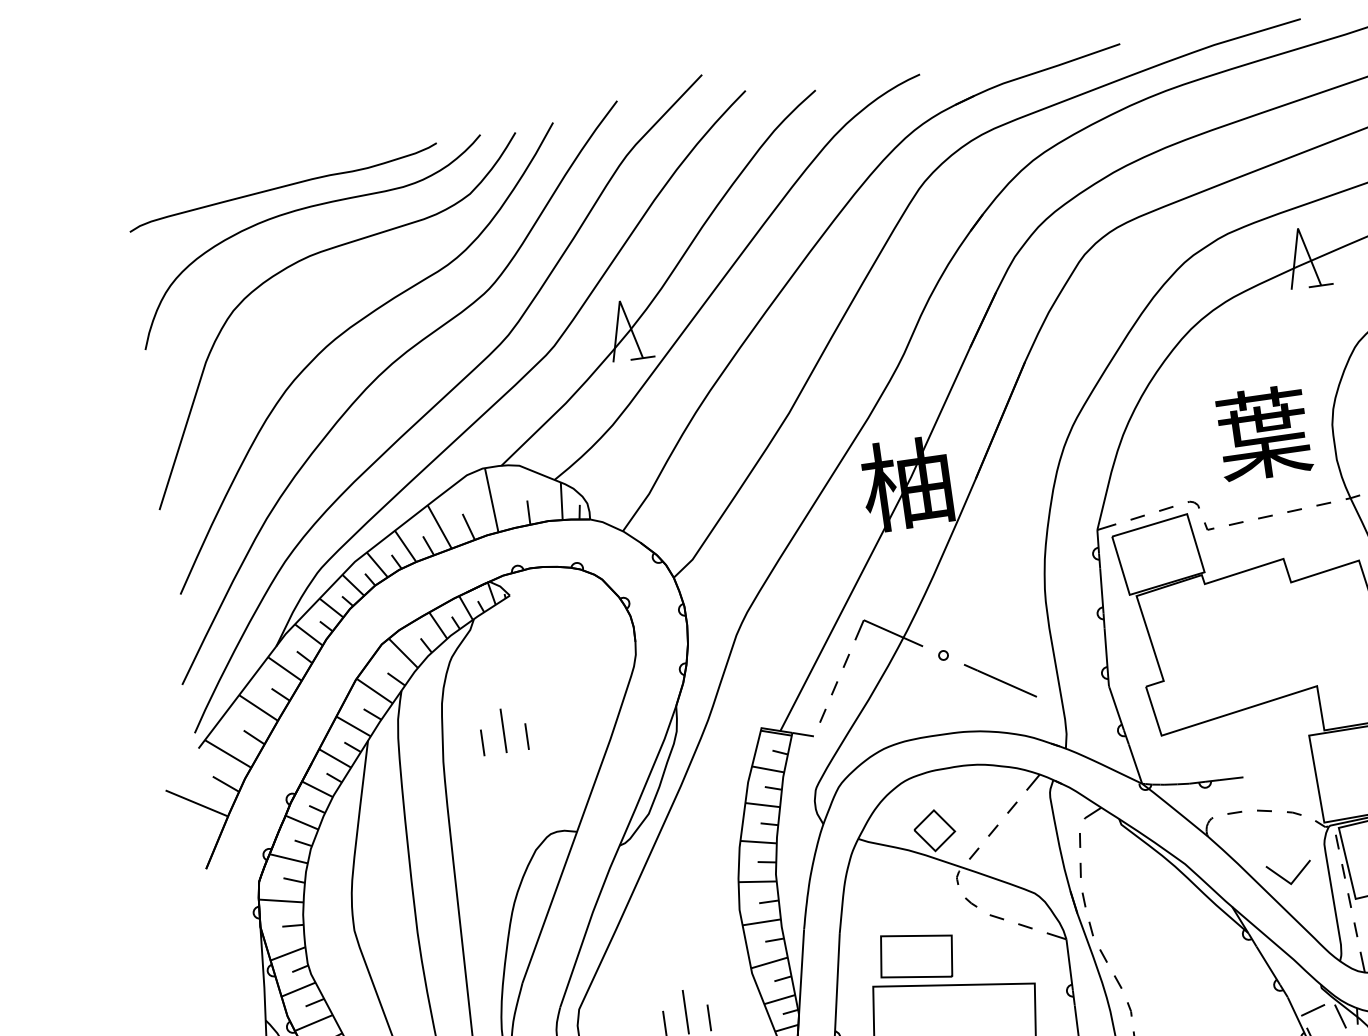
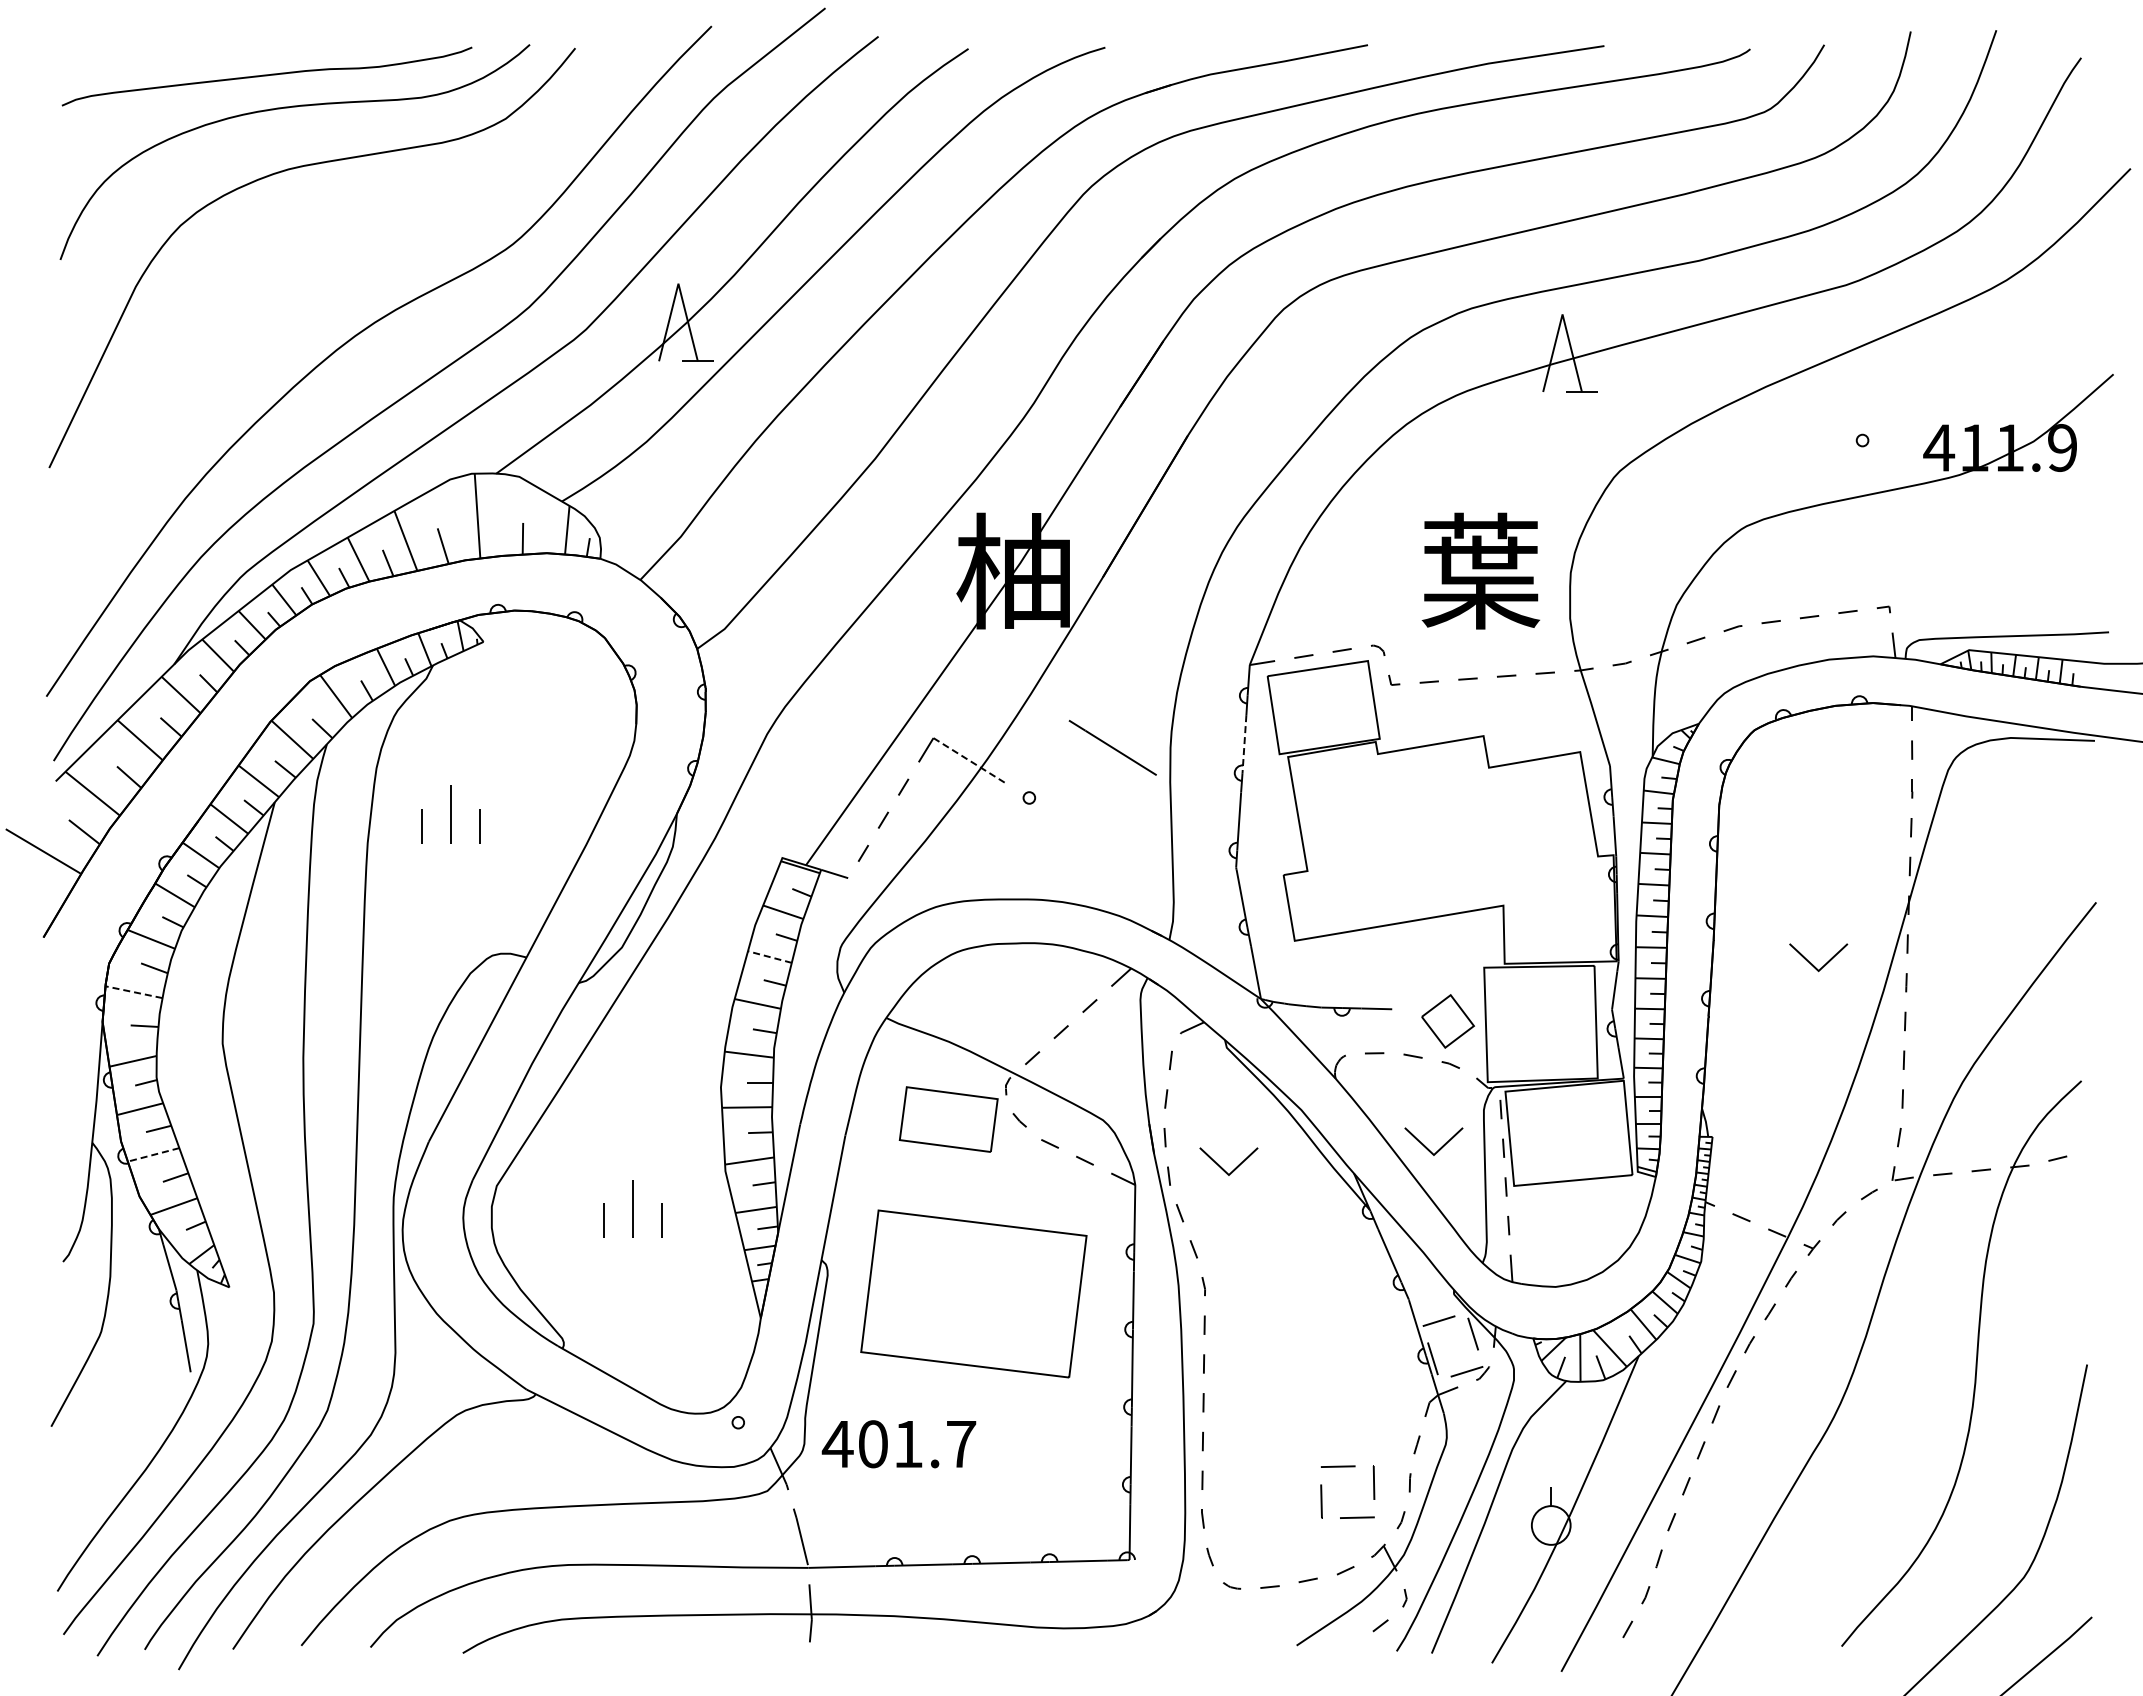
curve: (344, 333) -> (319, 274), removed
line: (1101, 591) -> (1244, 744), solid -> dashed
line: (893, 633) -> (969, 760), solid -> dashed
line: (1000, 680) -> (1112, 747), moved
line: (762, 805) -> (769, 957), solid -> dashed
part: (934, 830) -> (1447, 1021), moved
line: (280, 901) -> (133, 992), solid -> dashed
part: (1131, 916) -> (1222, 1167), added
part: (916, 956) -> (948, 1119), moved
line: (313, 1022) -> (153, 1154), solid -> dashed

